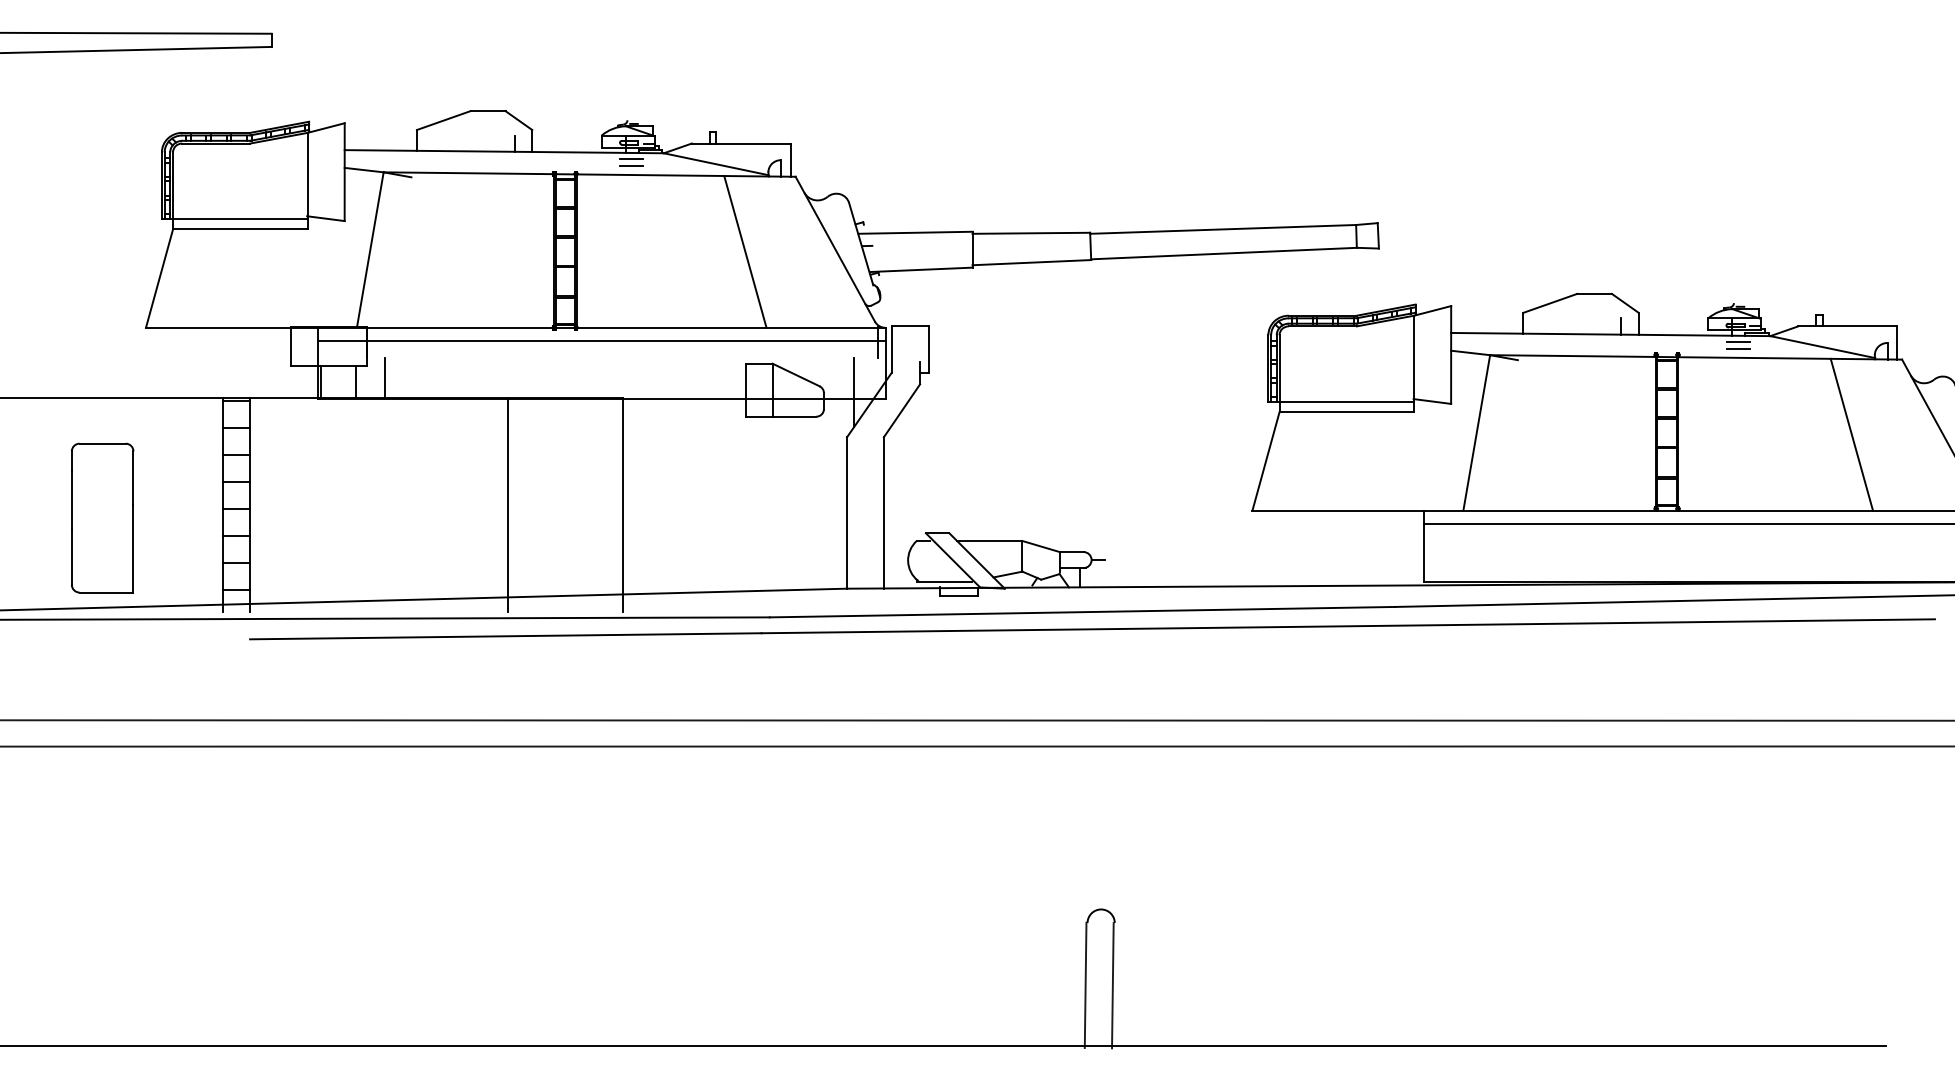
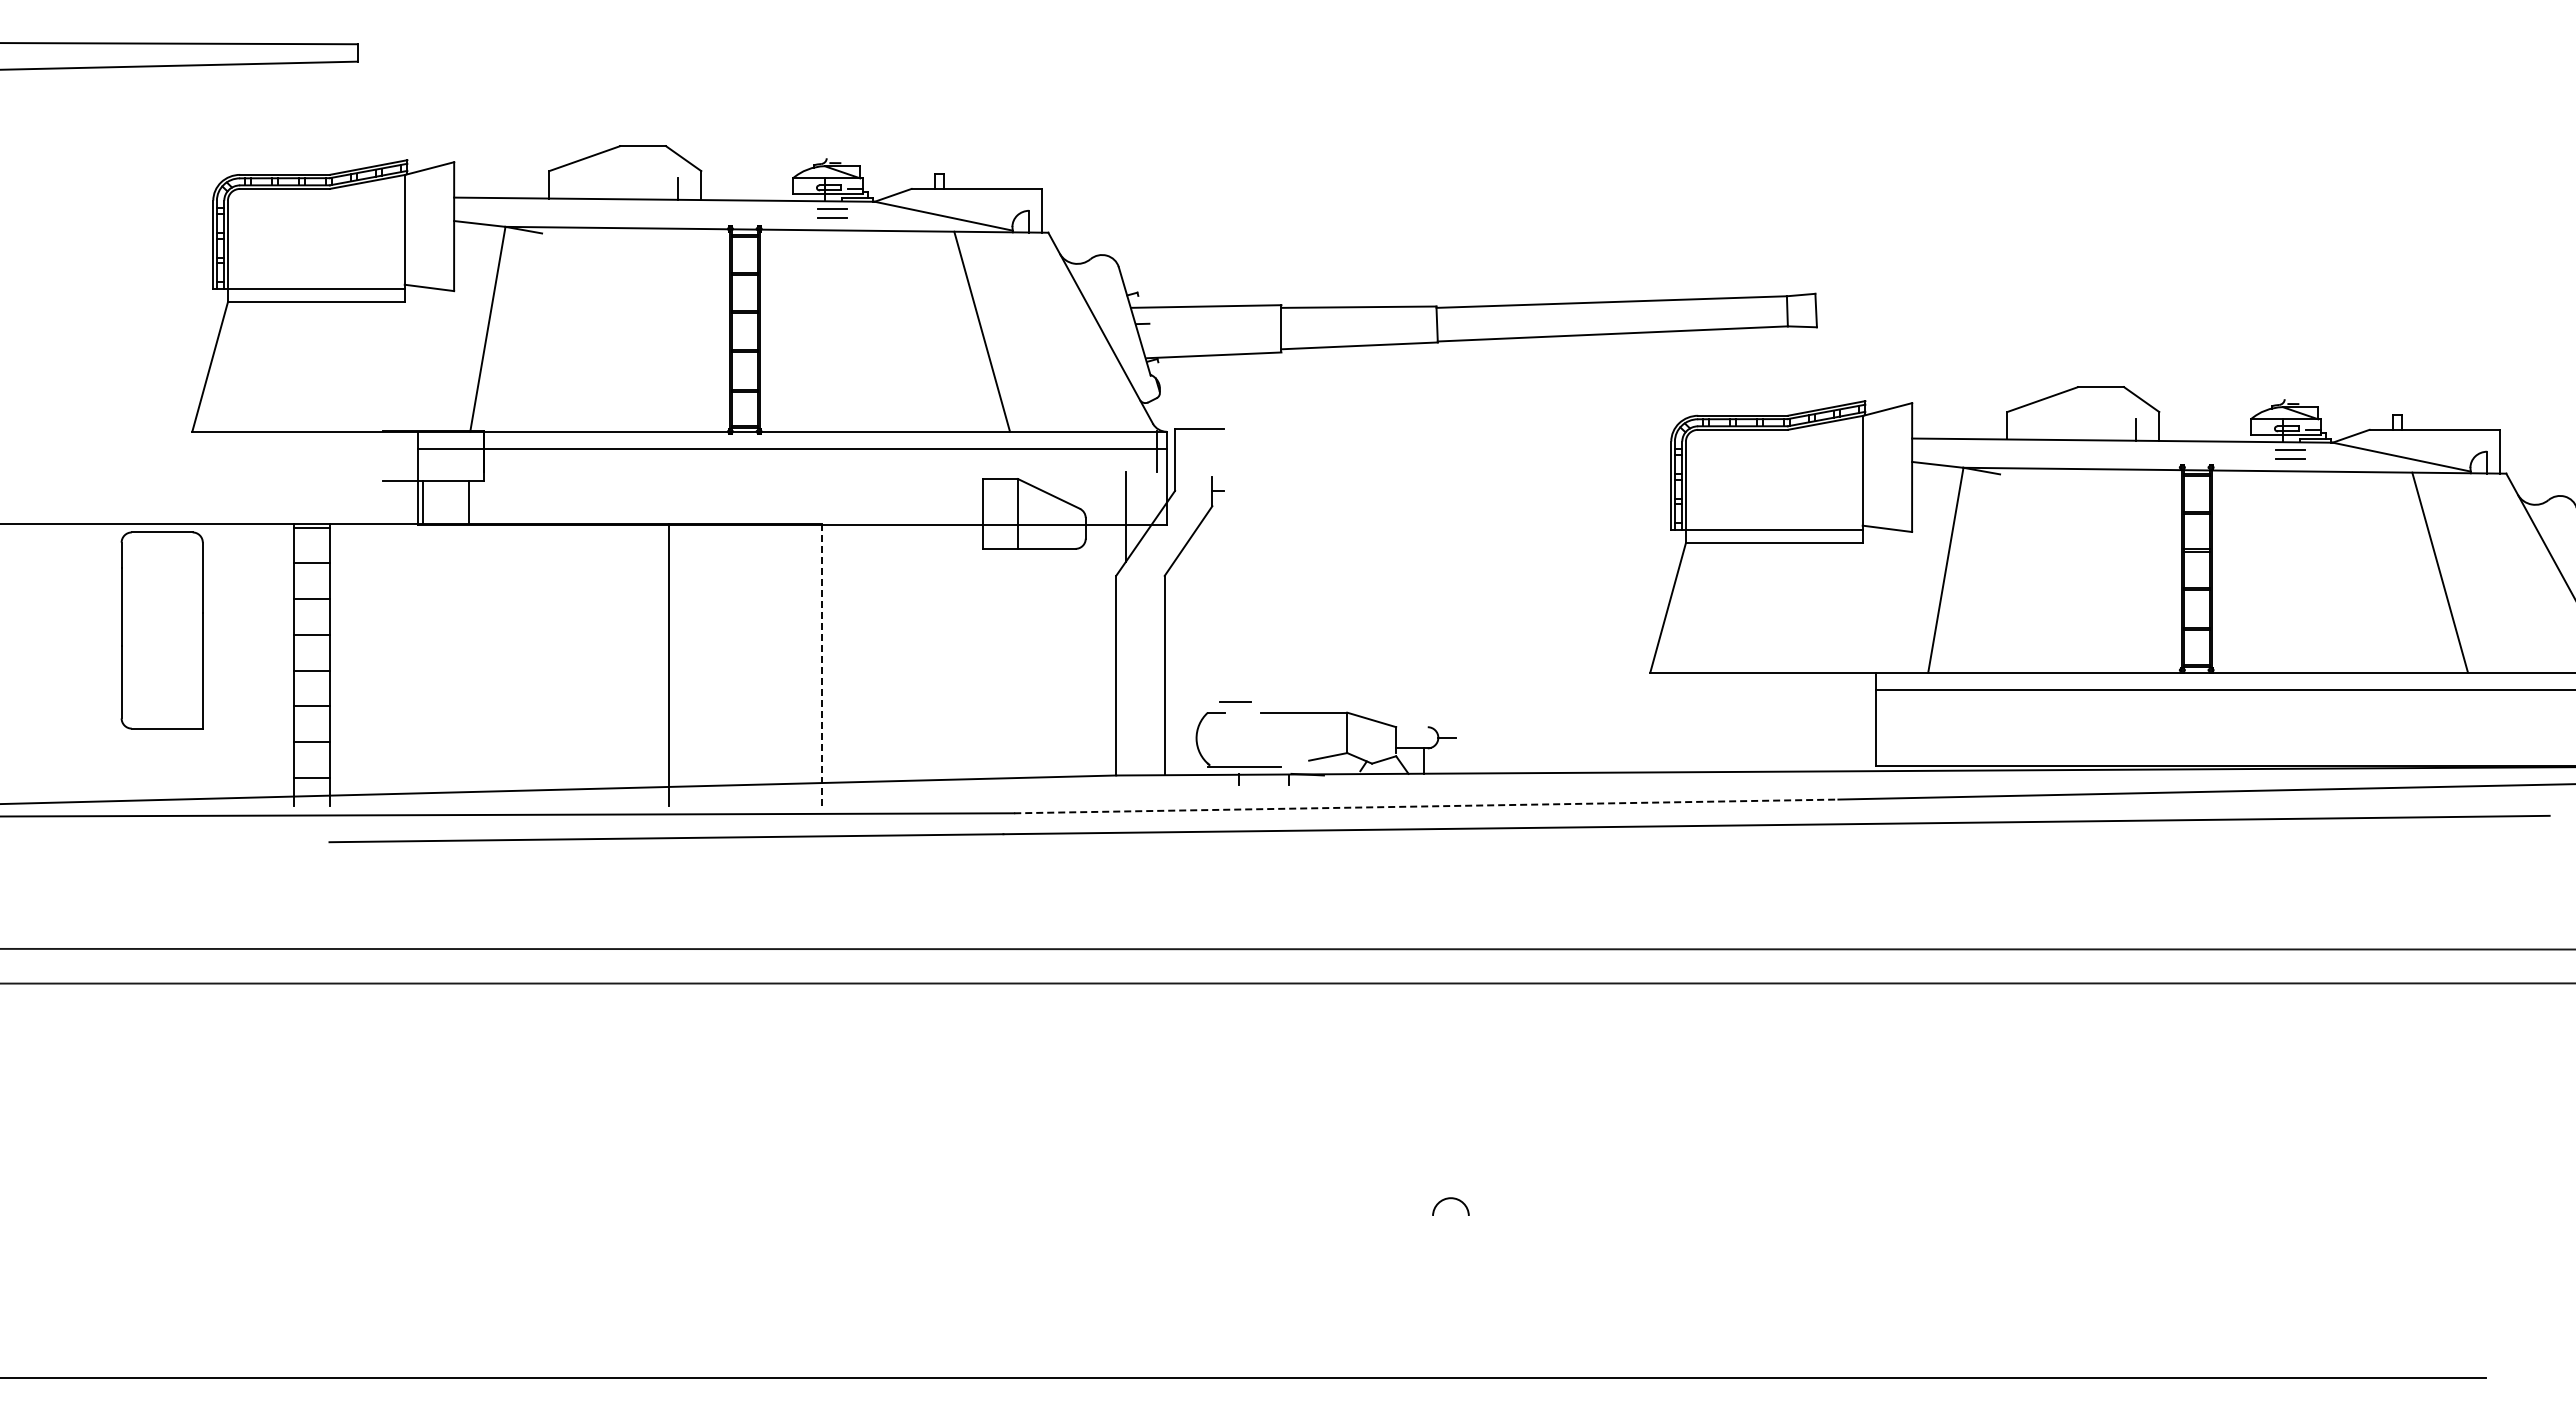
line: (291, 345) -> (383, 455), removed
line: (929, 348) -> (1224, 459), removed
line: (385, 377) -> (507, 497), removed
line: (623, 504) -> (821, 664), solid -> dashed
part: (102, 518) -> (161, 630), moved
line: (1071, 552) -> (1411, 727), removed
line: (952, 559) -> (1255, 737), removed
line: (976, 560) -> (1286, 738), removed
line: (958, 596) -> (1263, 785), removed
line: (1082, 612) -> (1426, 806), solid -> dashed
line: (1085, 984) -> (1430, 1297), removed
line: (1112, 985) -> (1466, 1298), removed

